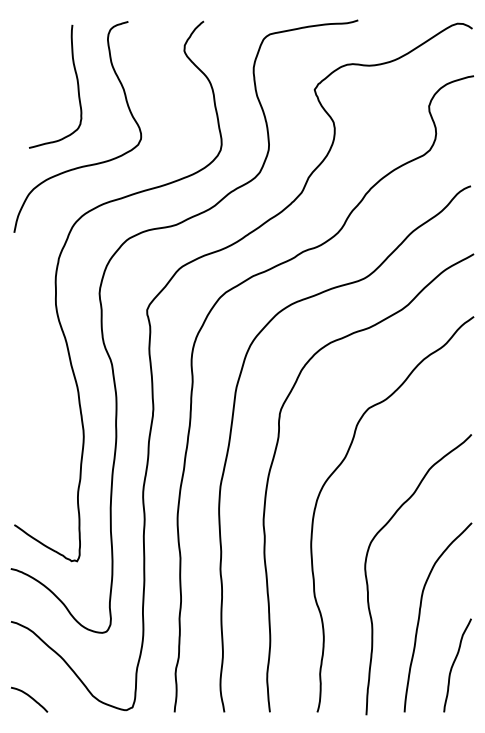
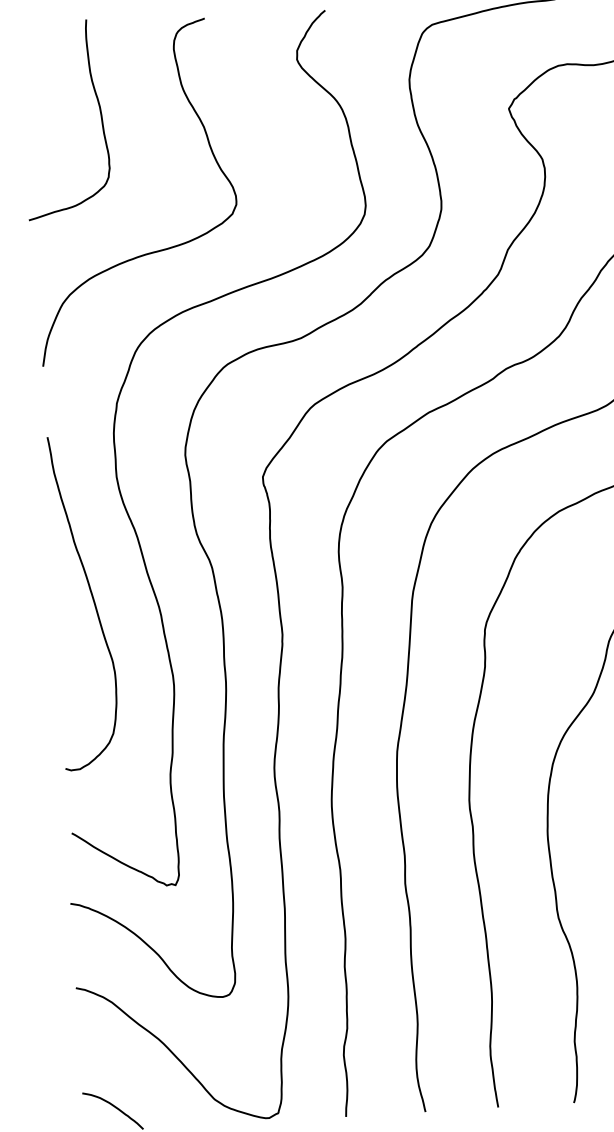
curve: (76, 81) -> (98, 109), moved
curve: (35, 379) -> (91, 598), added

